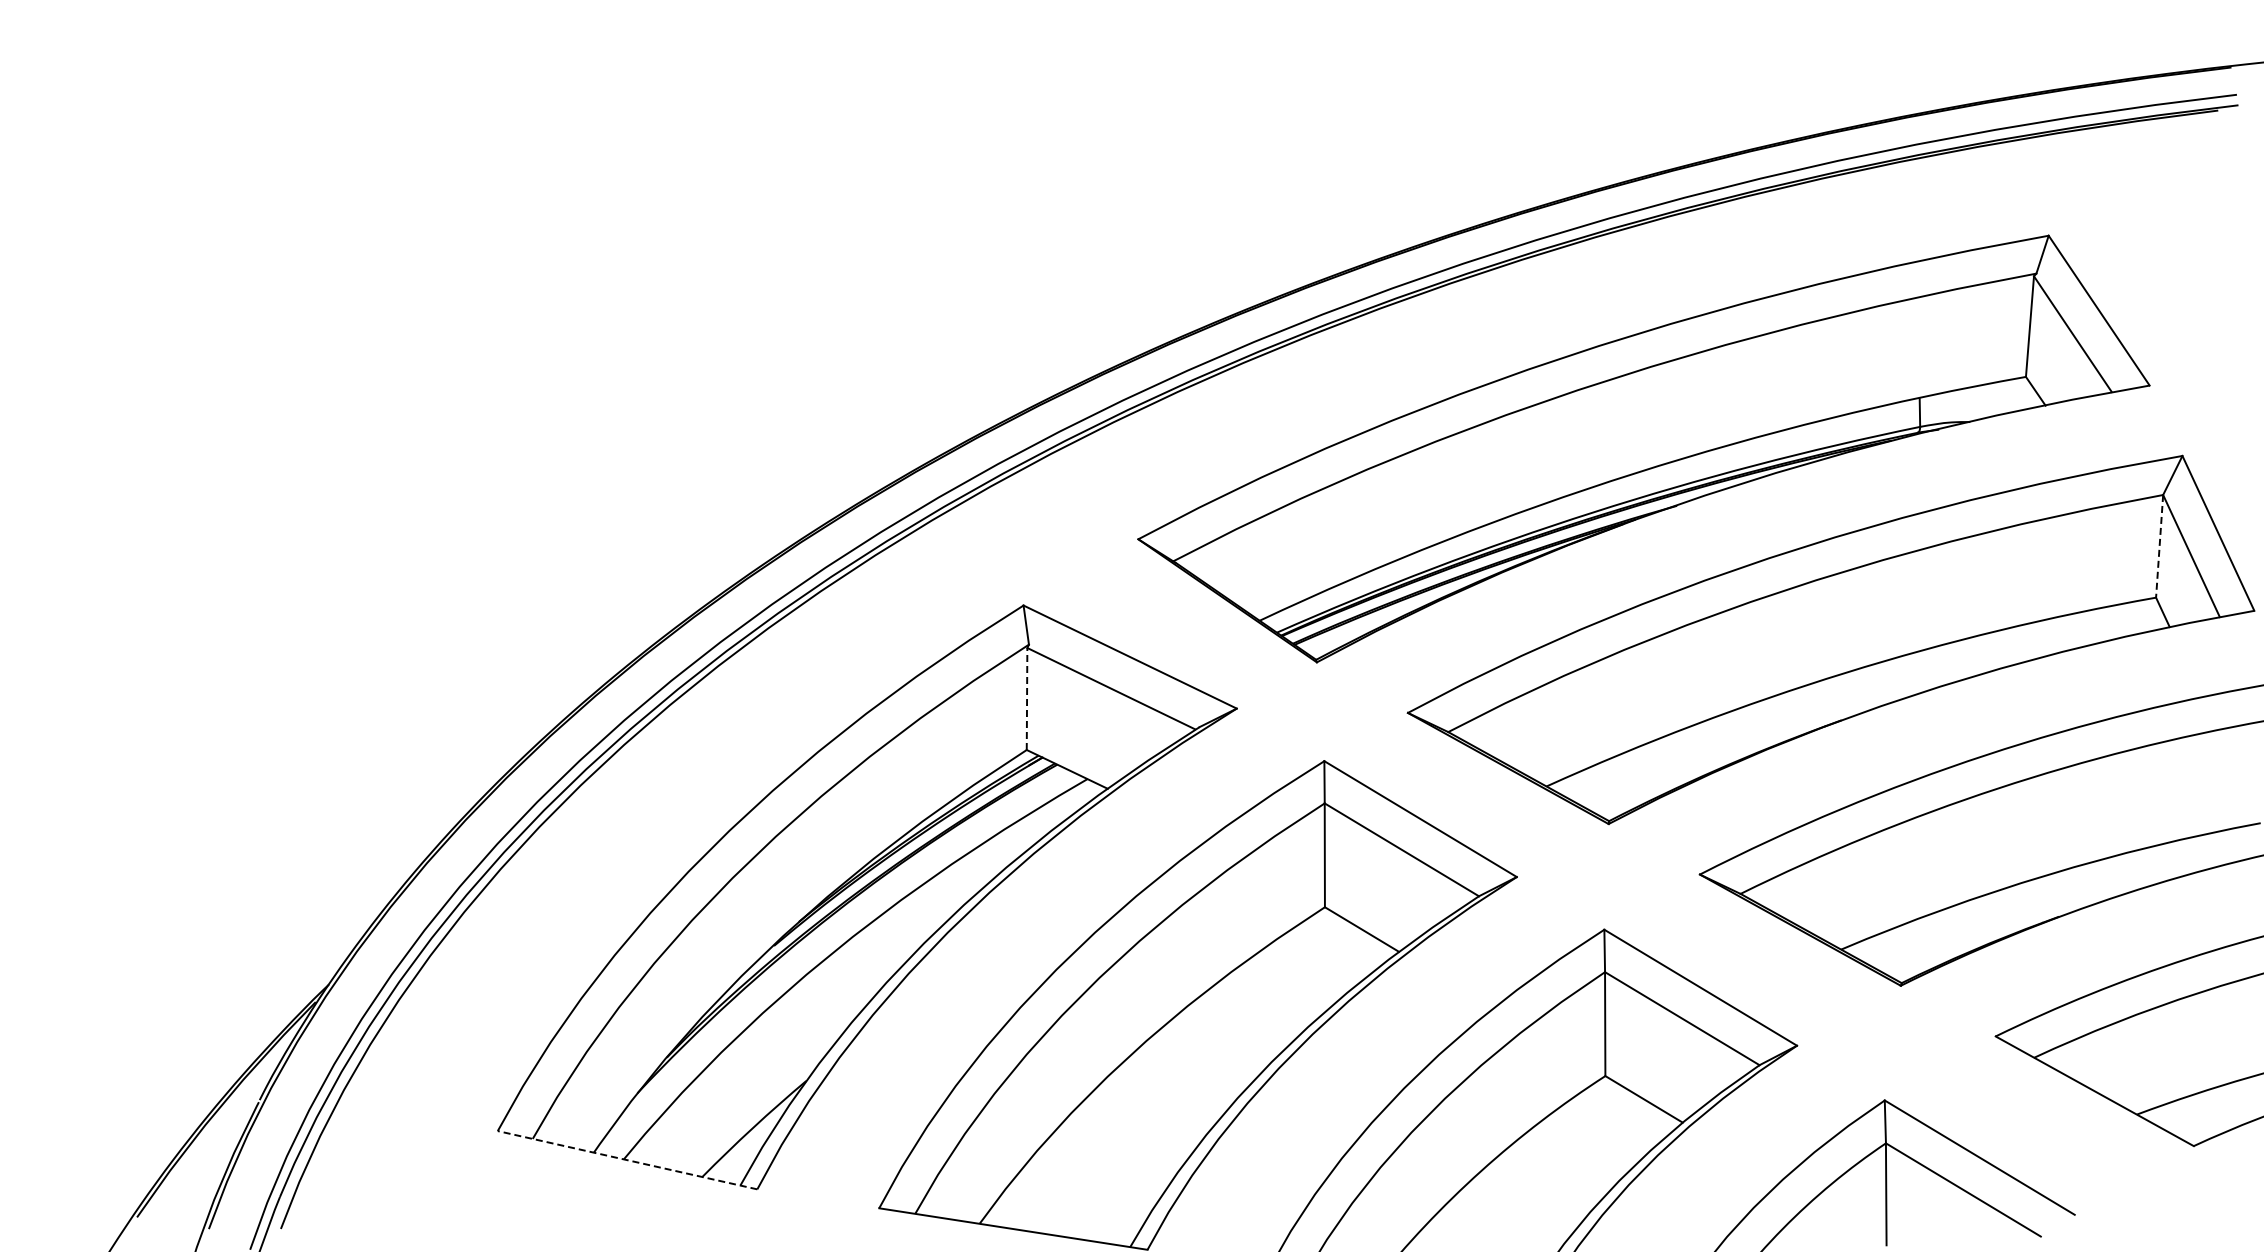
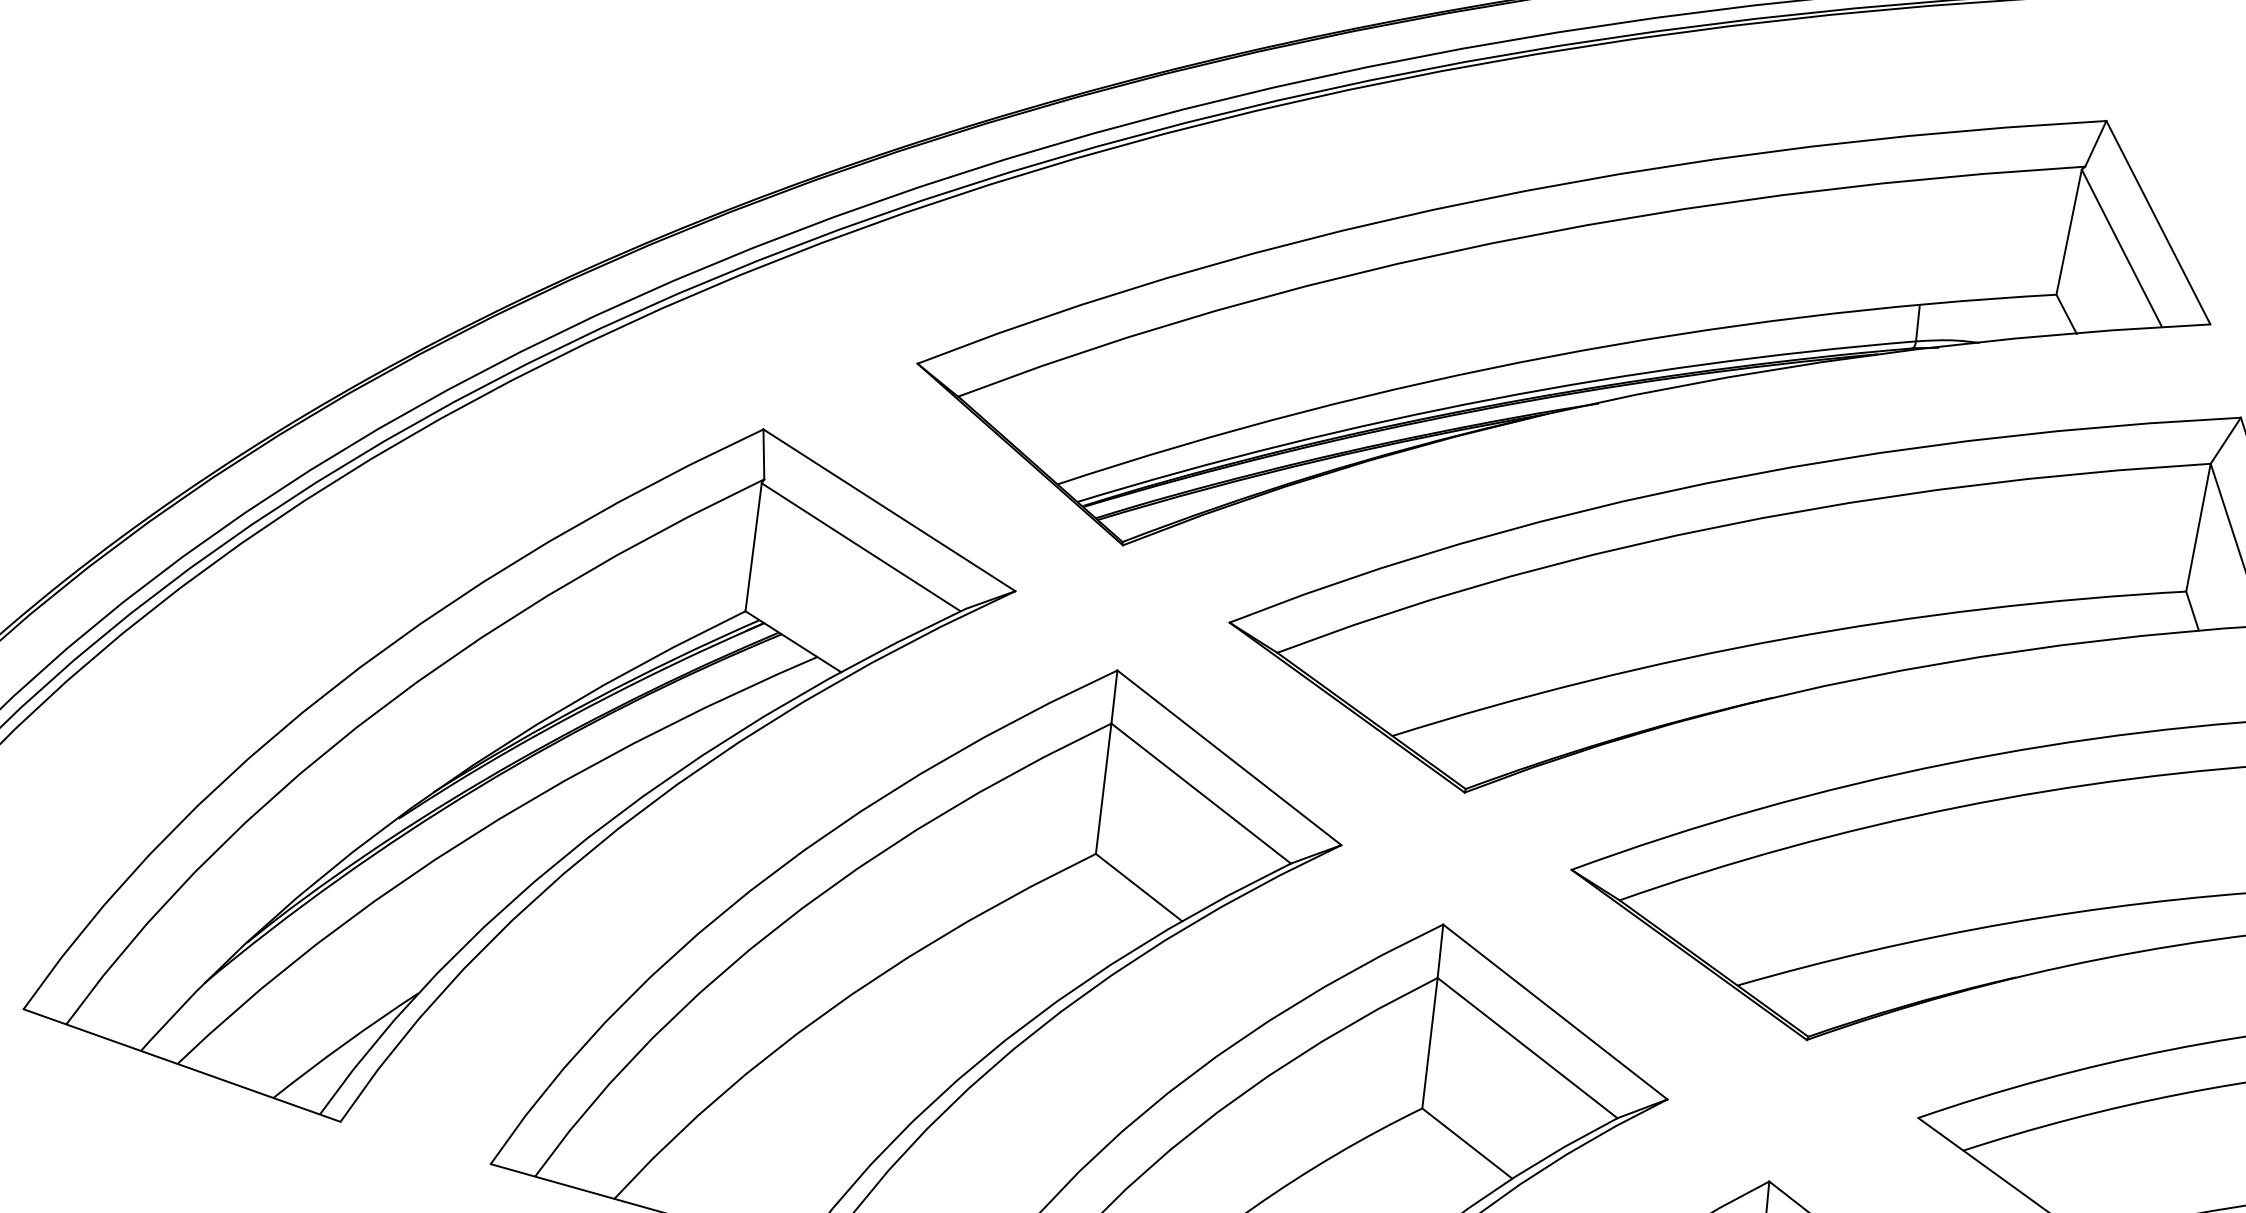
line: (2159, 546) -> (2198, 527), dashed -> solid
line: (1027, 698) -> (754, 546), dashed -> solid
line: (627, 1160) -> (181, 1065), dashed -> solid

